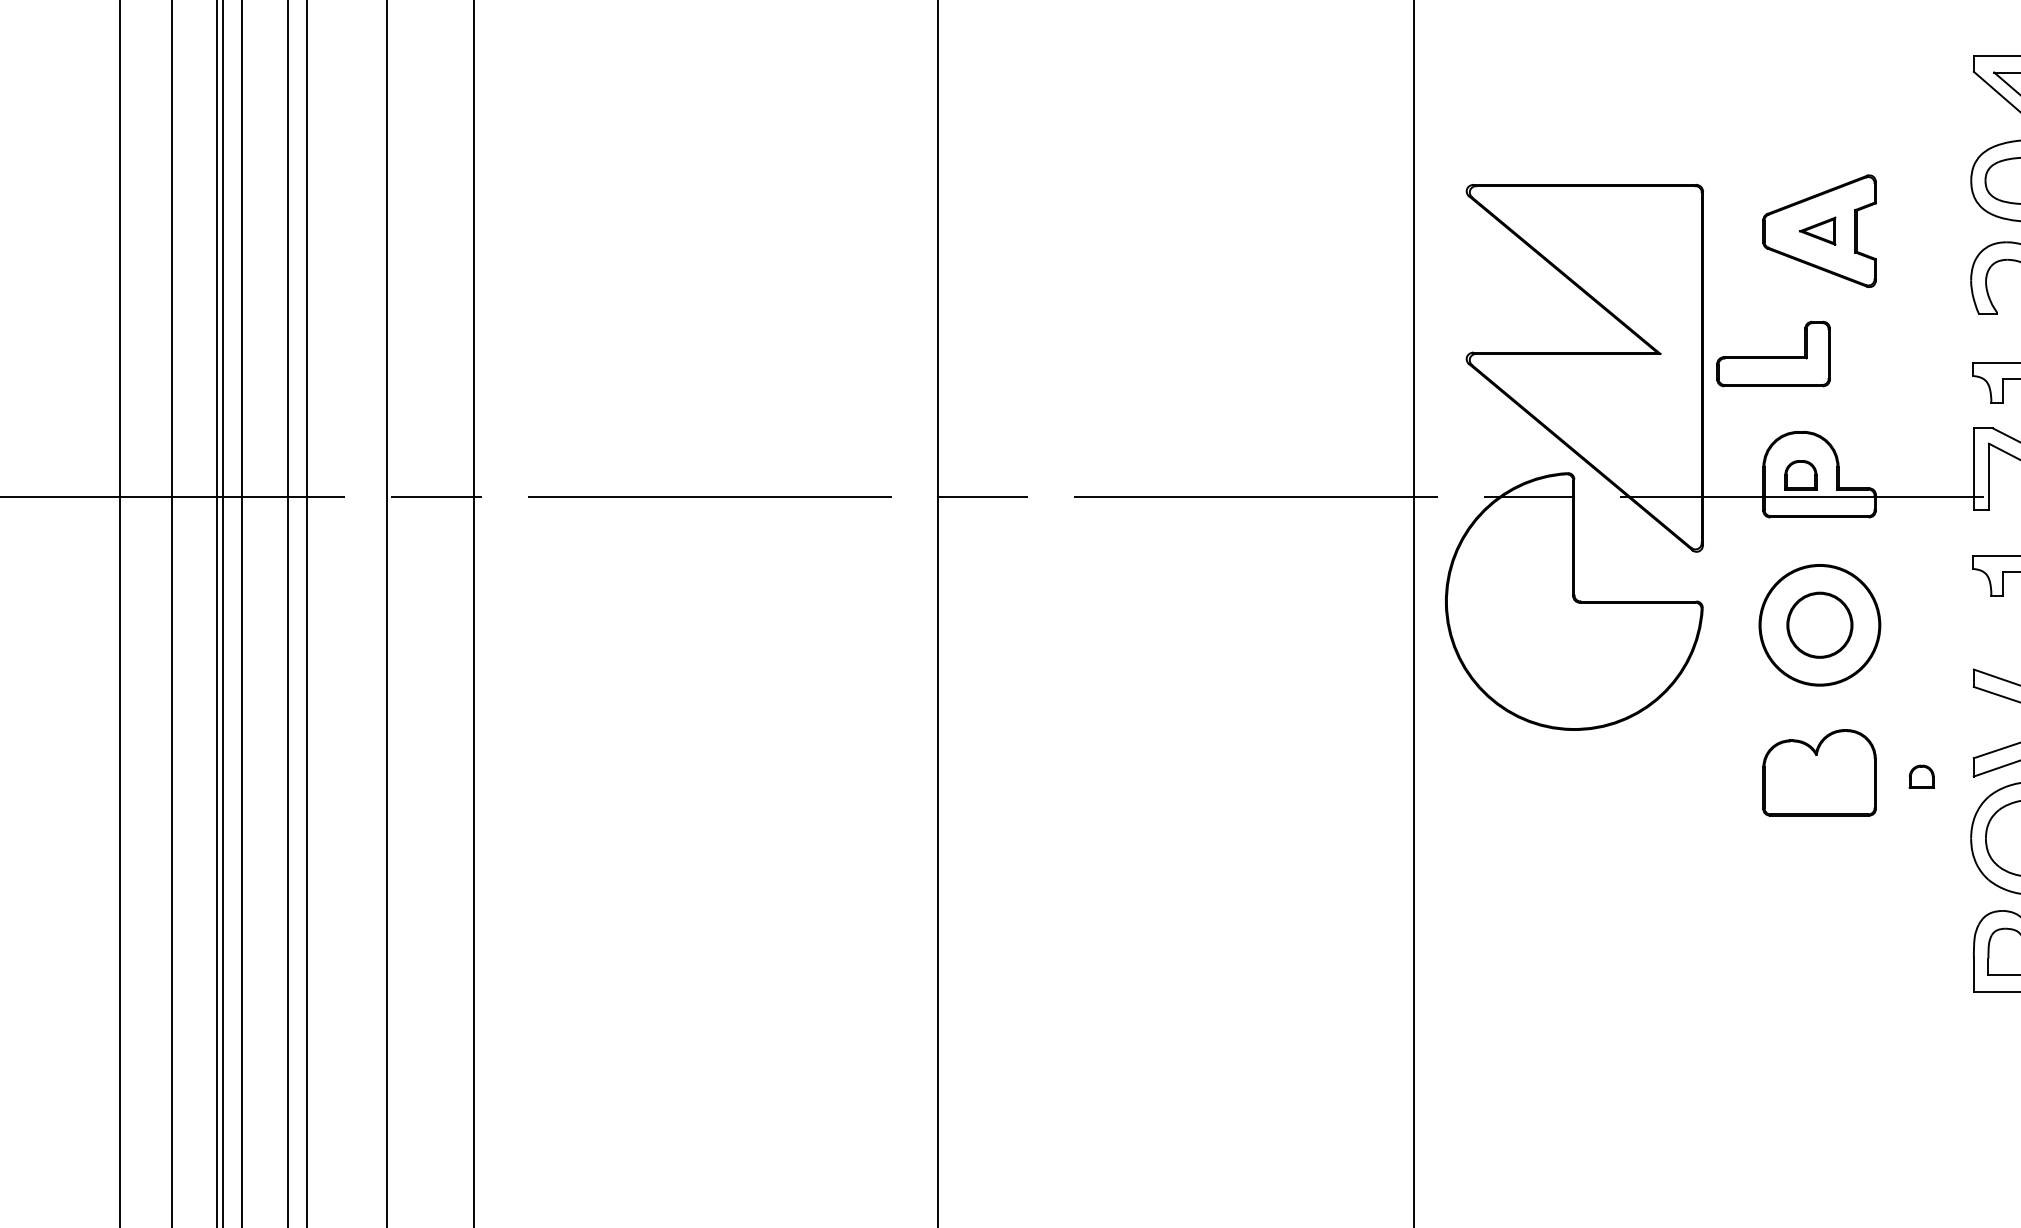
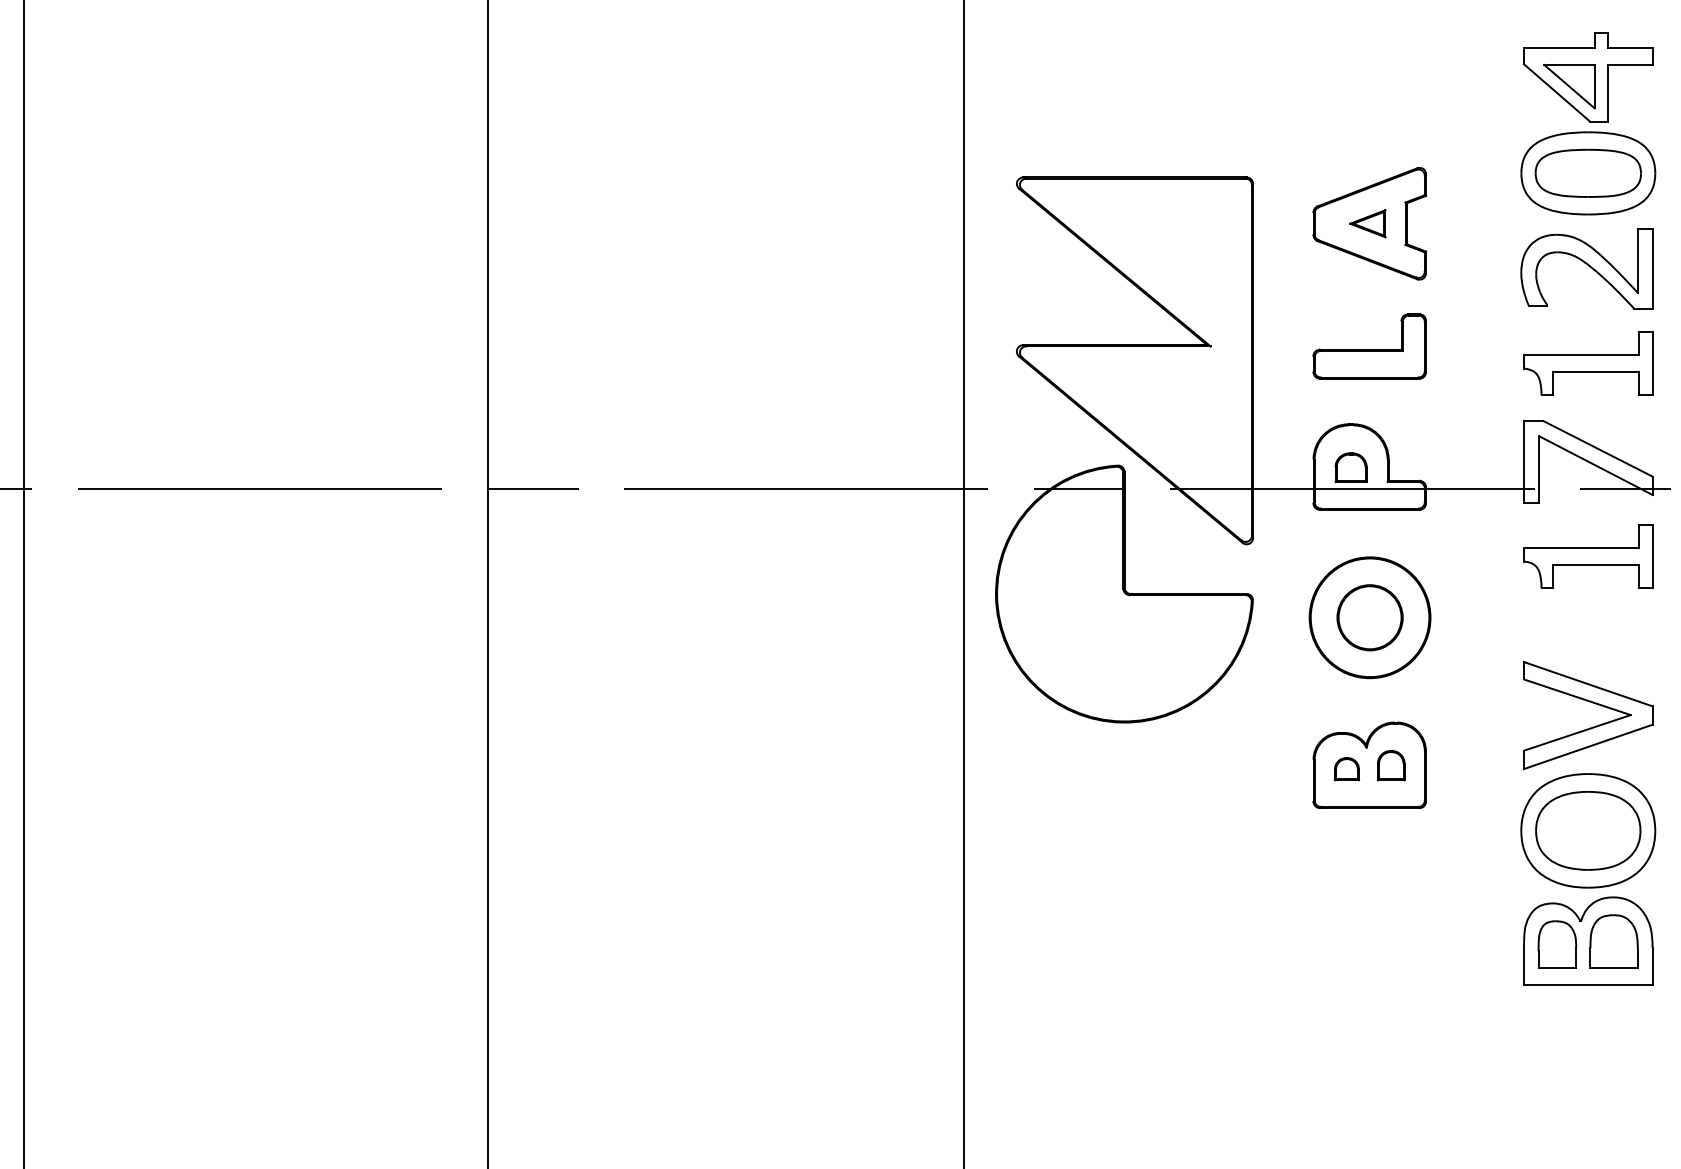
part: (1773, 353) -> (1369, 345), moved
part: (1840, 772) -> (1390, 764), added
part: (1921, 776) -> (1346, 768), moved

